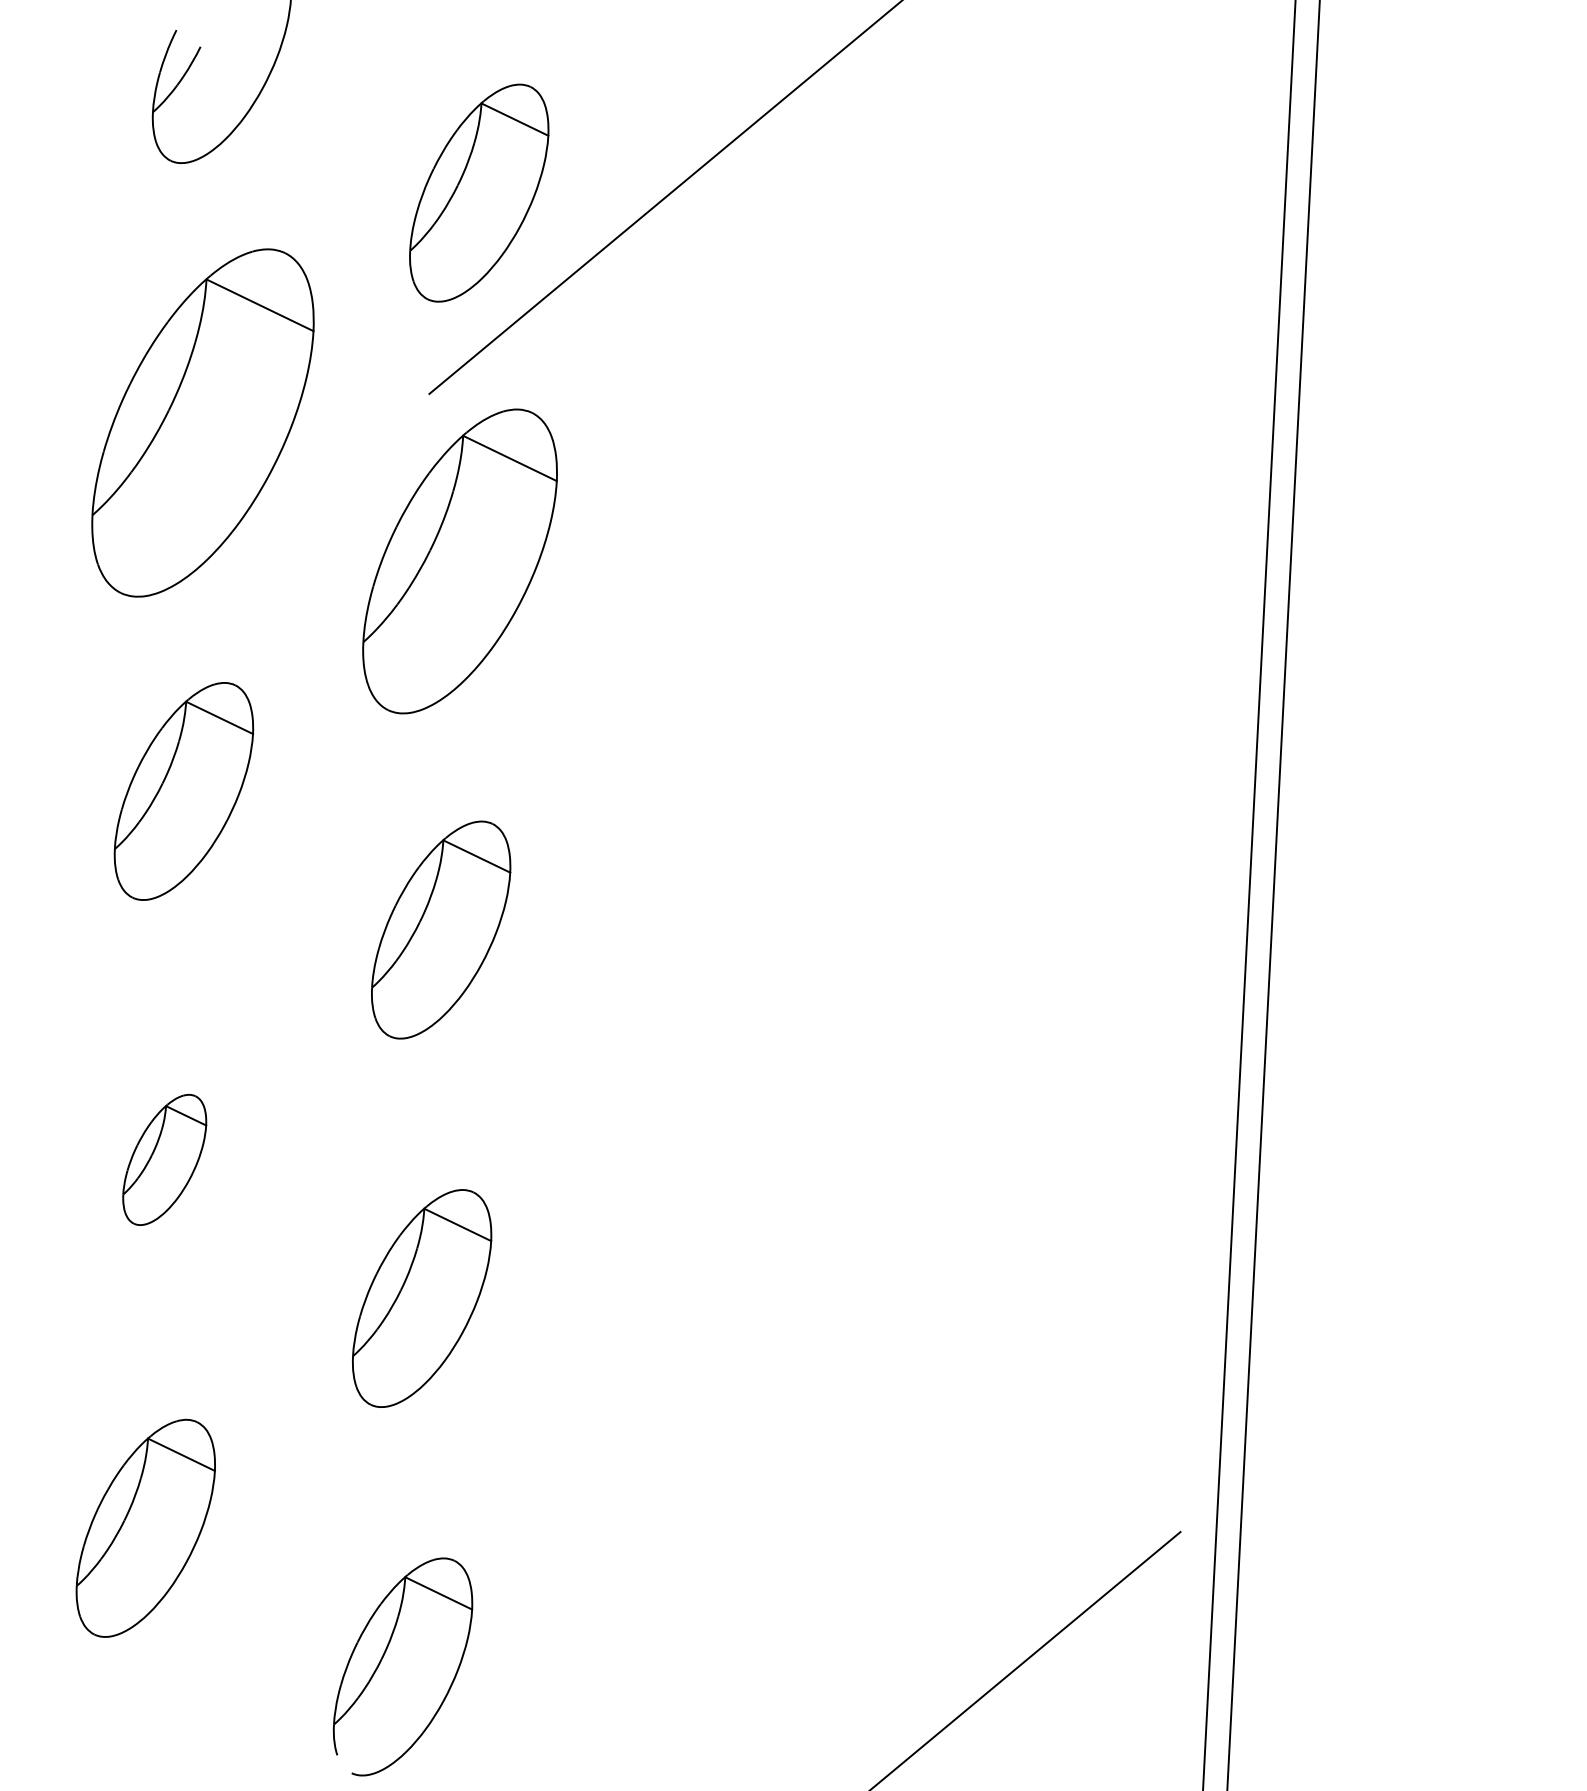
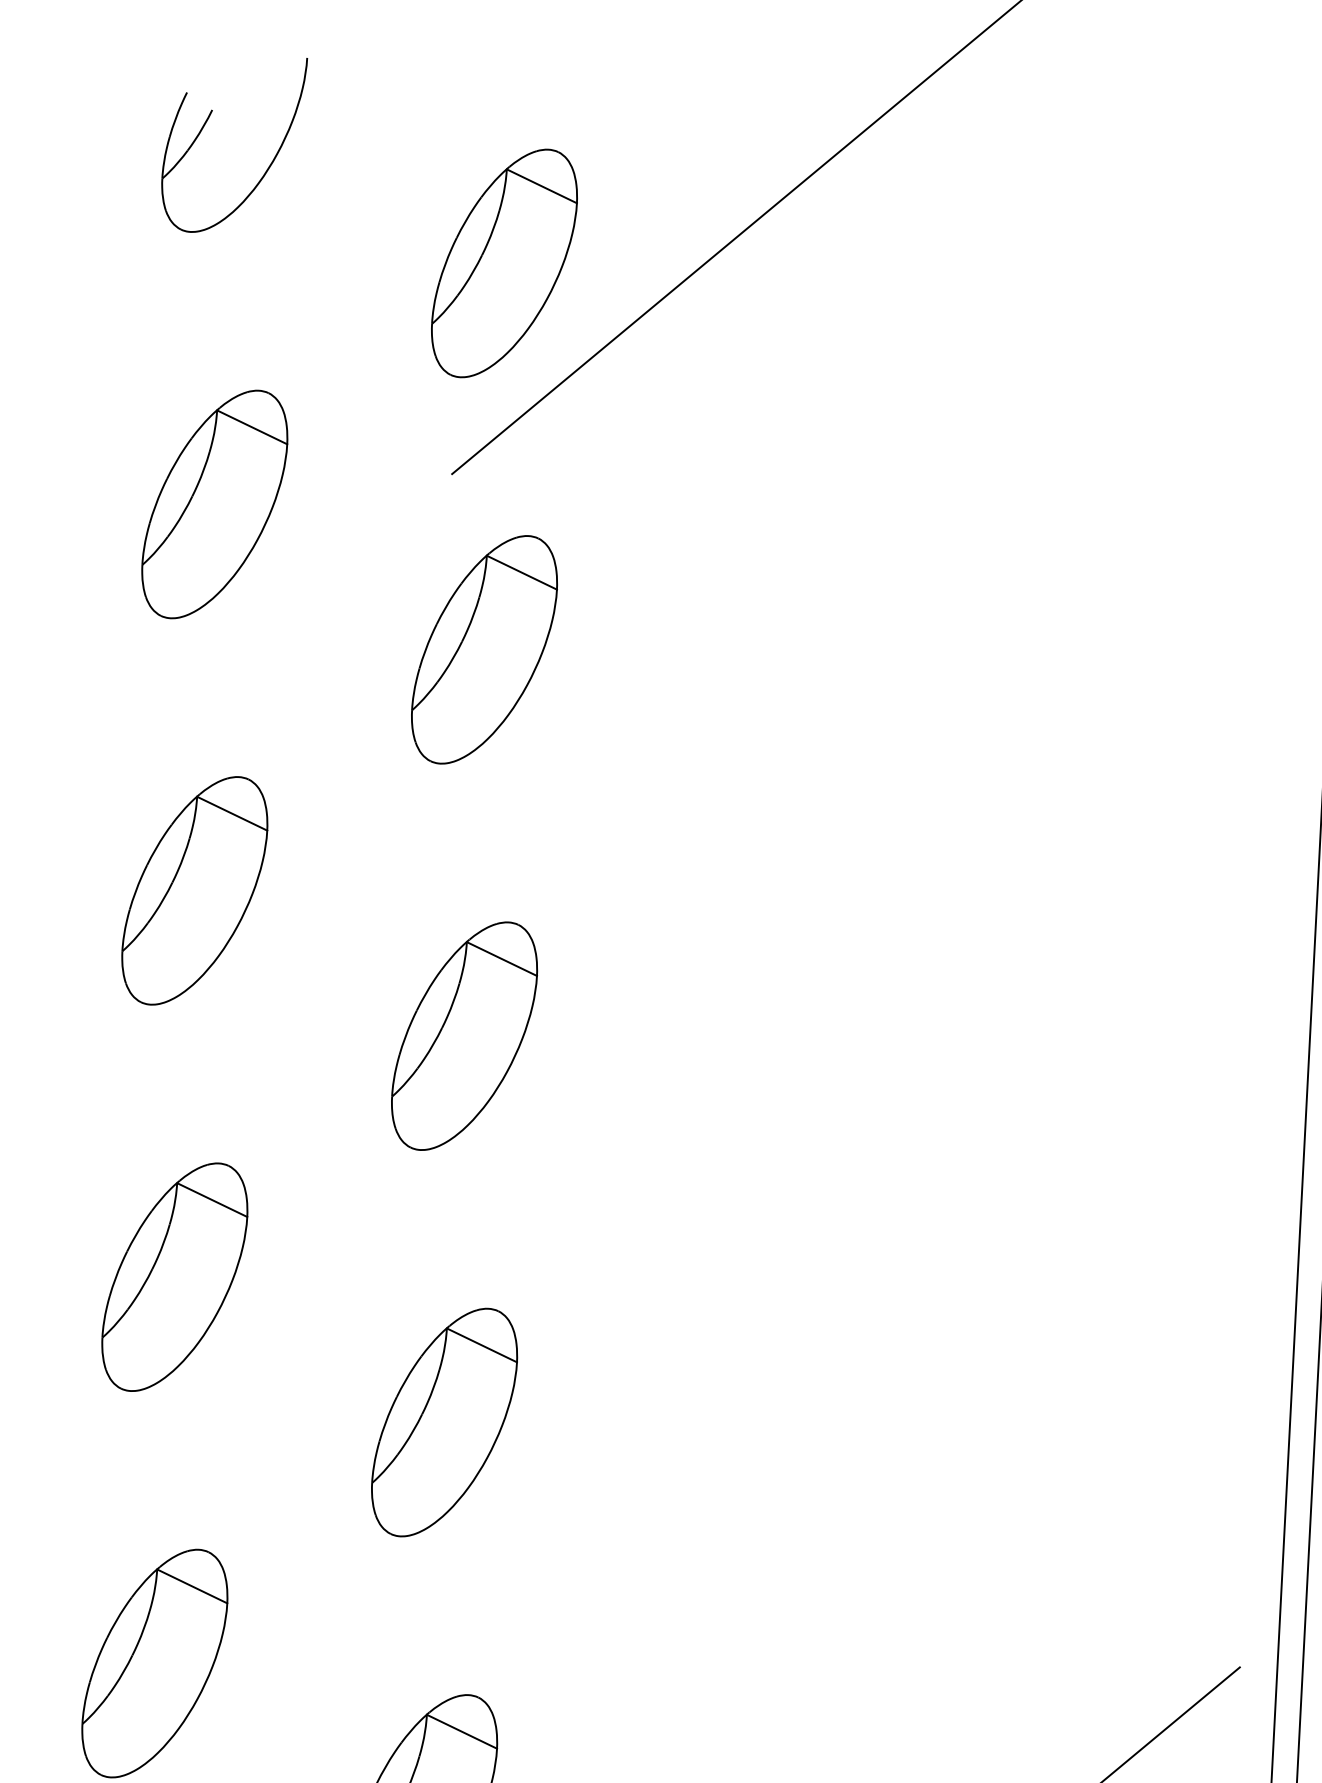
part: (202, 422) -> (214, 503), size x0.62
part: (460, 561) -> (484, 649), size x0.71
part: (164, 1159) -> (174, 1276), size x1.67

